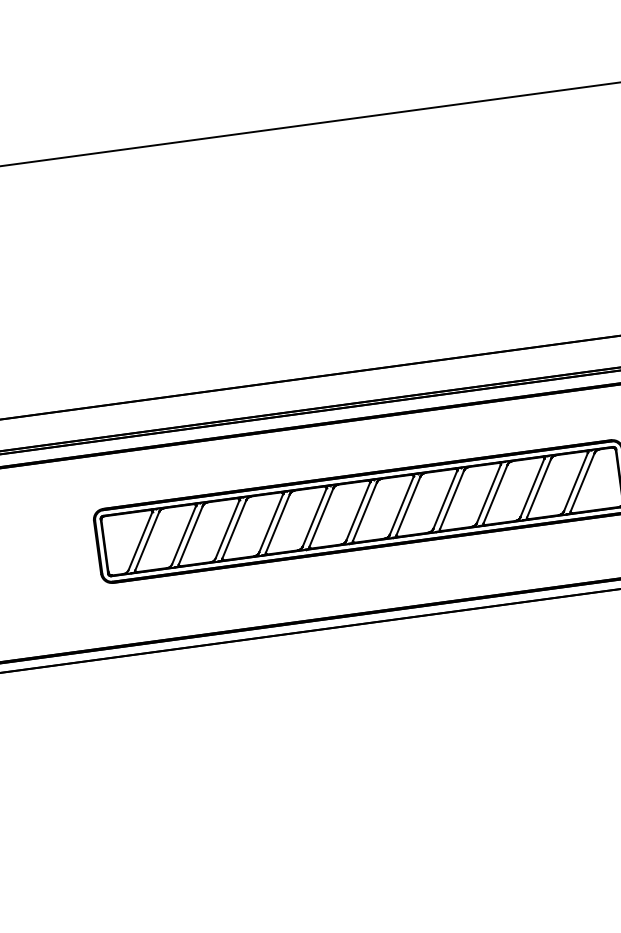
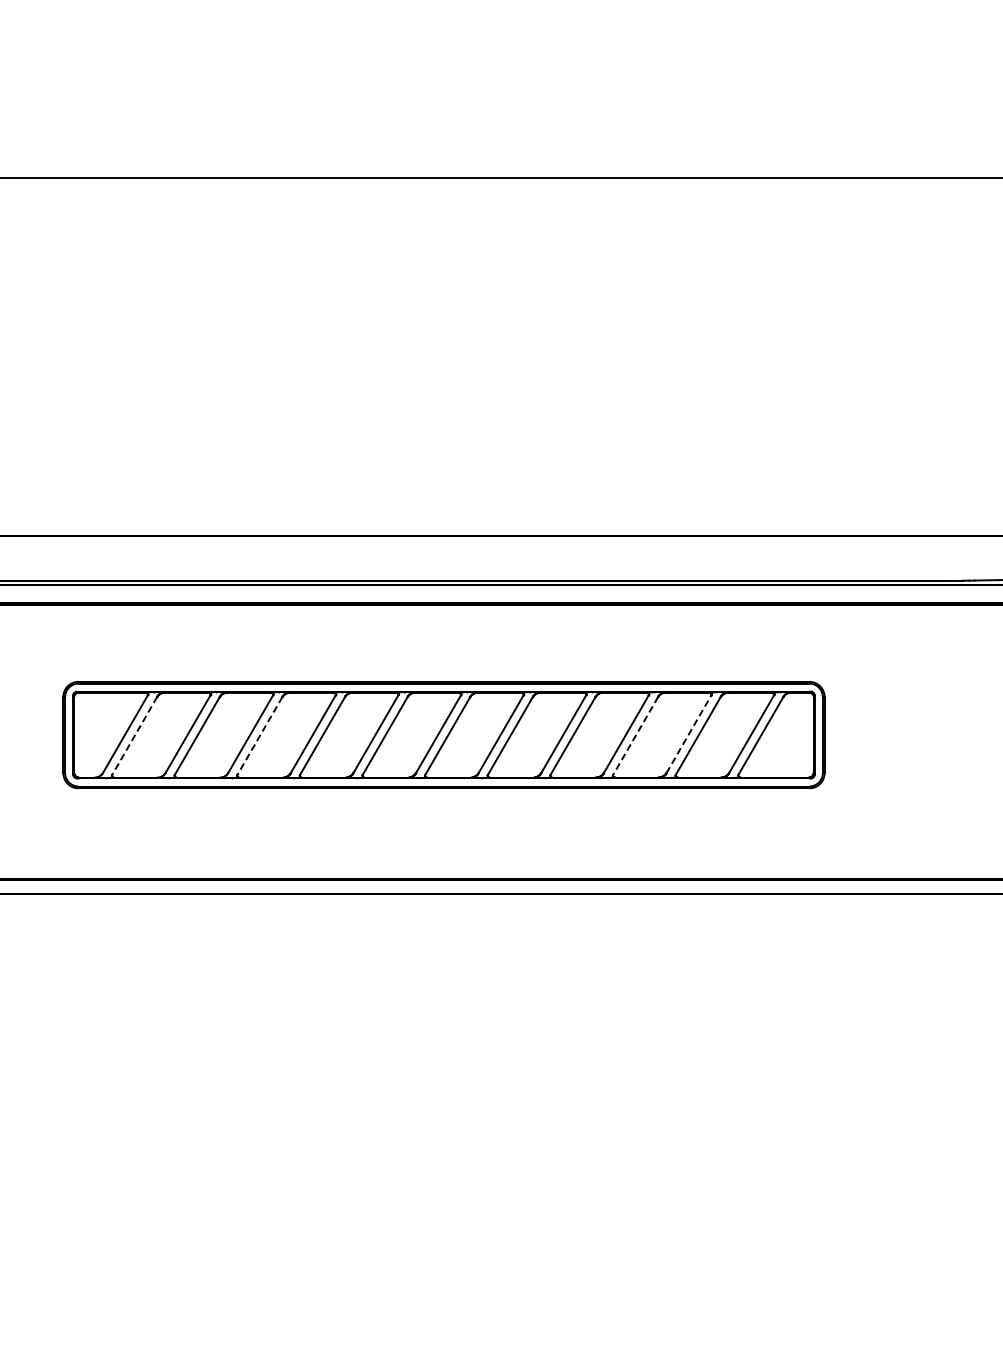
line: (532, 487) -> (689, 733), solid -> dashed
line: (495, 494) -> (635, 736), solid -> dashed
line: (234, 529) -> (259, 736), solid -> dashed
line: (147, 541) -> (134, 736), solid -> dashed

